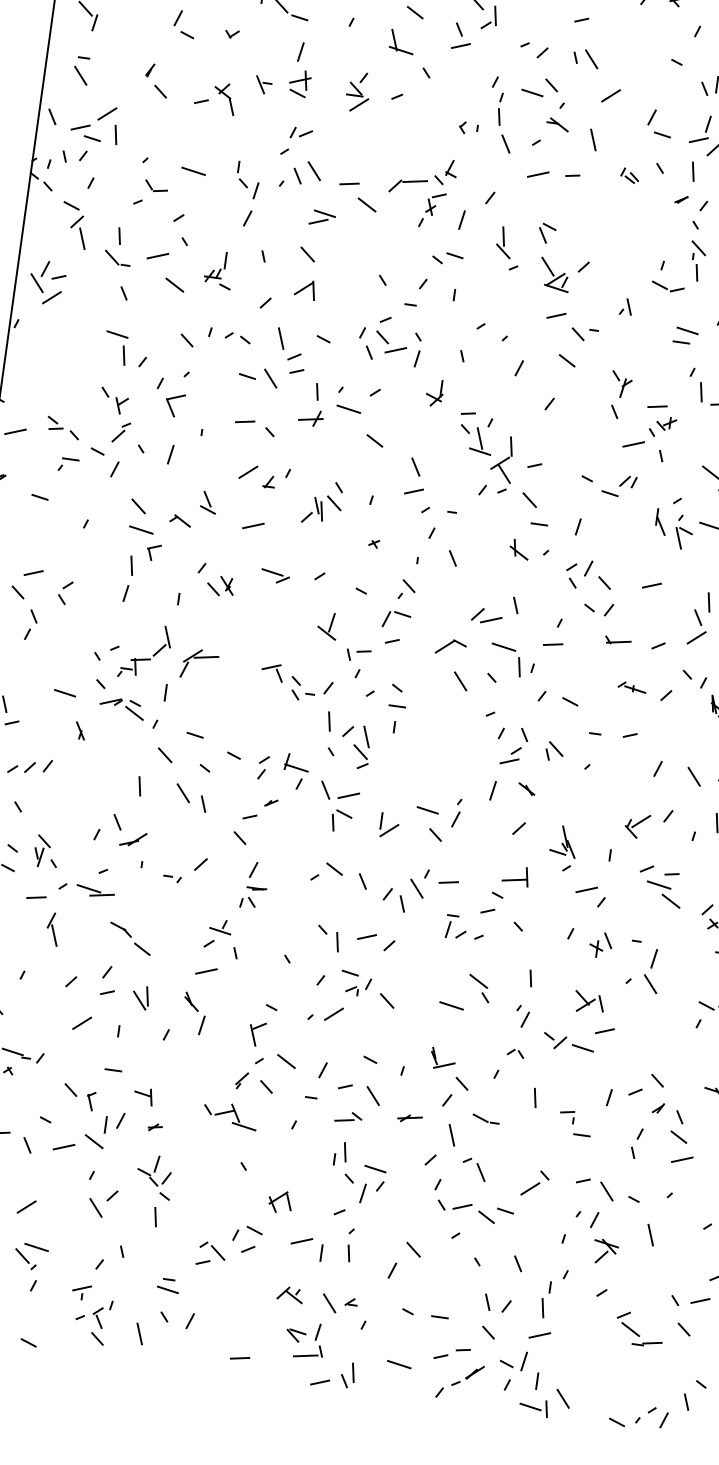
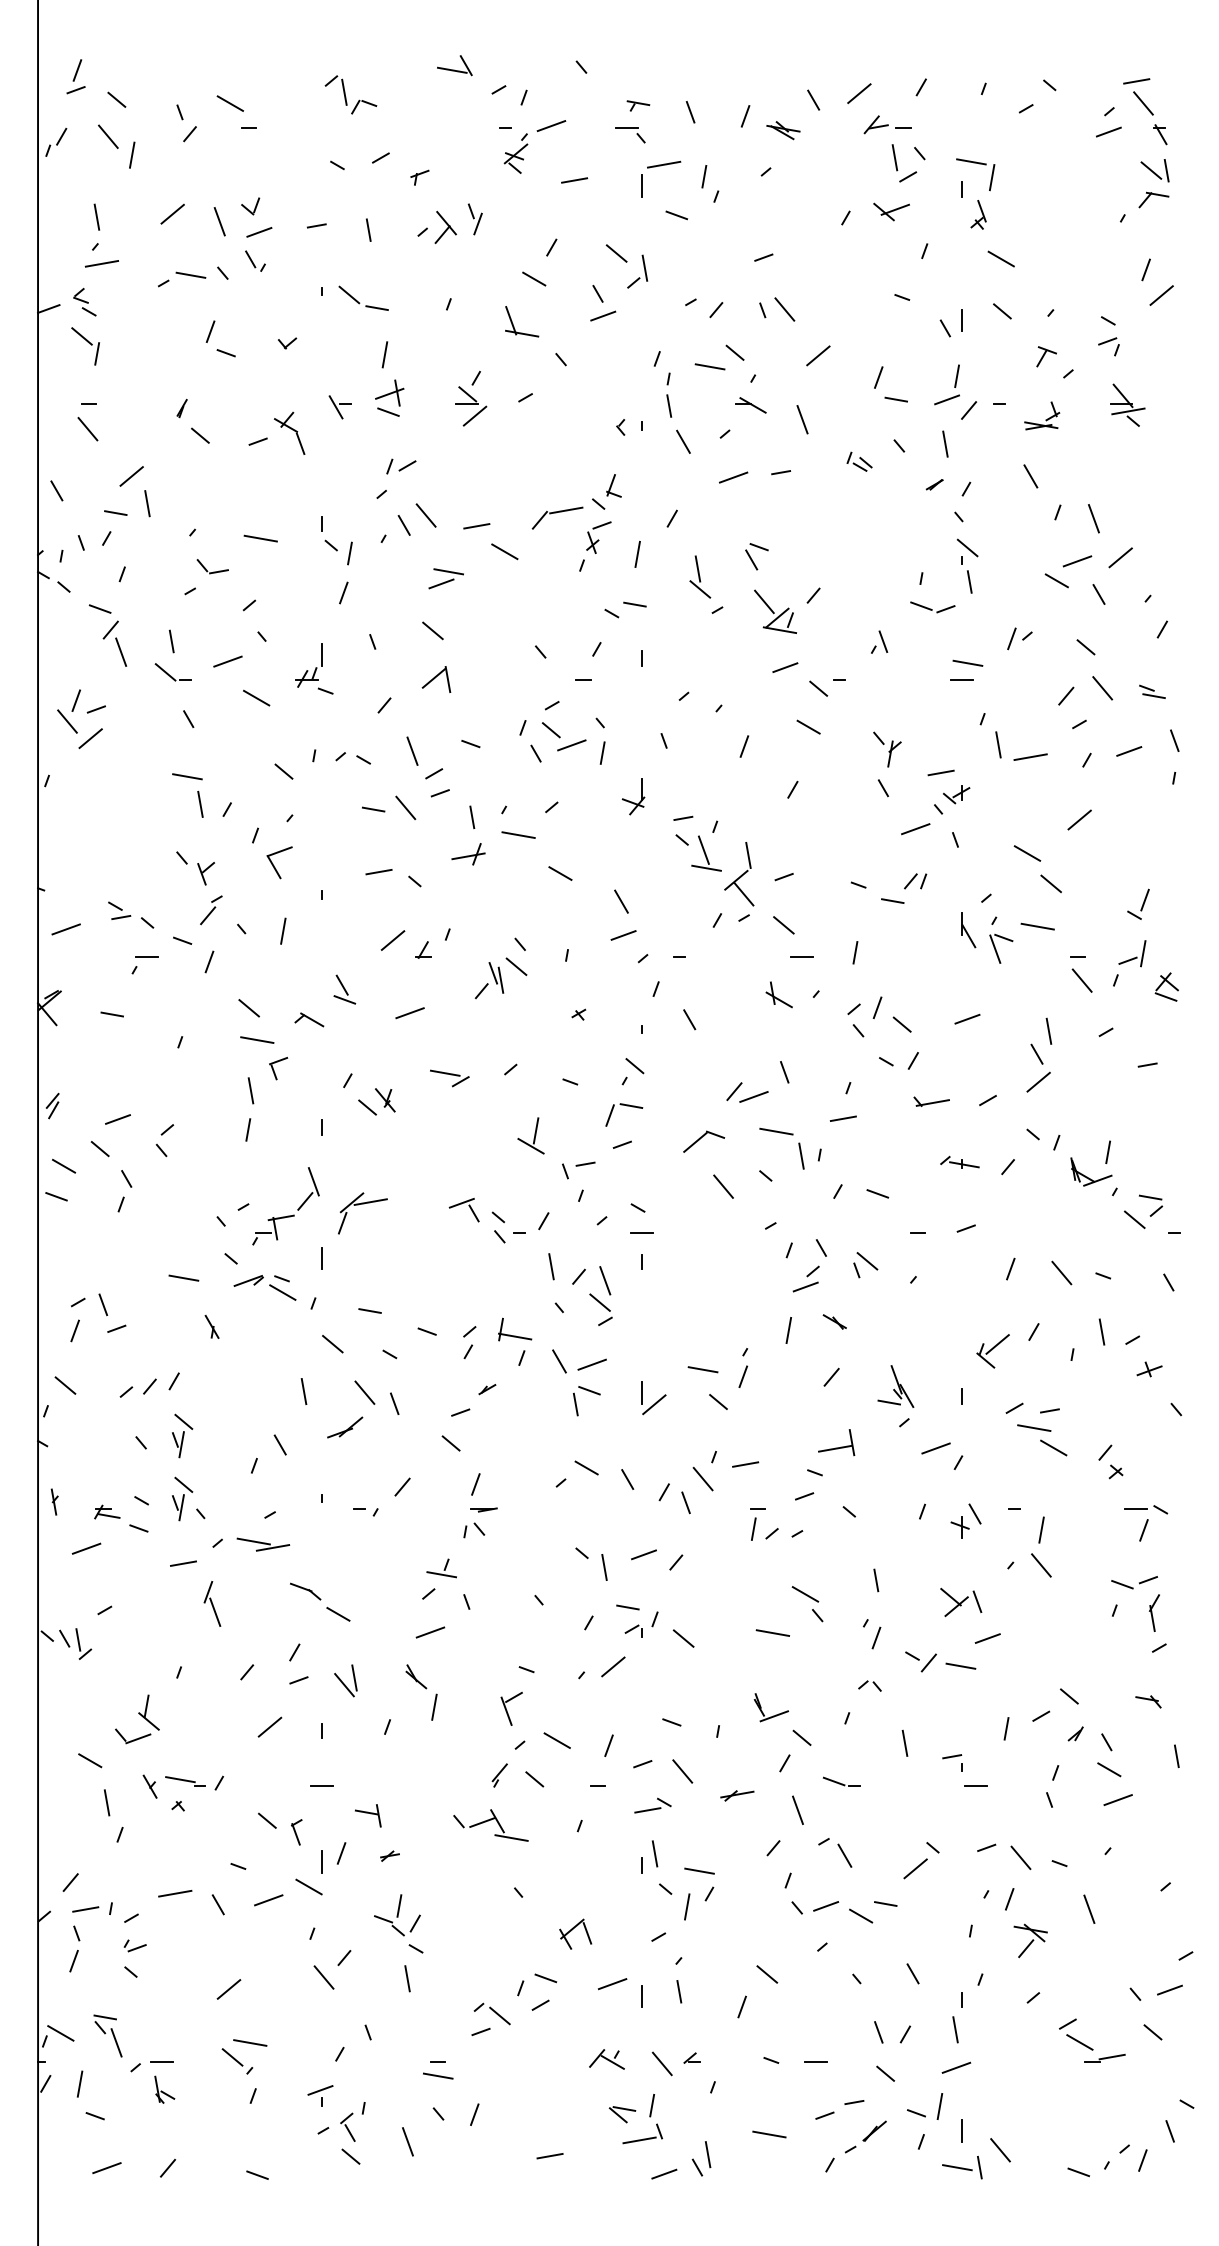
line: (80, 127) -> (97, 499), removed
part: (48, 805) -> (182, 1435), added
part: (133, 839) -> (345, 1427), moved

